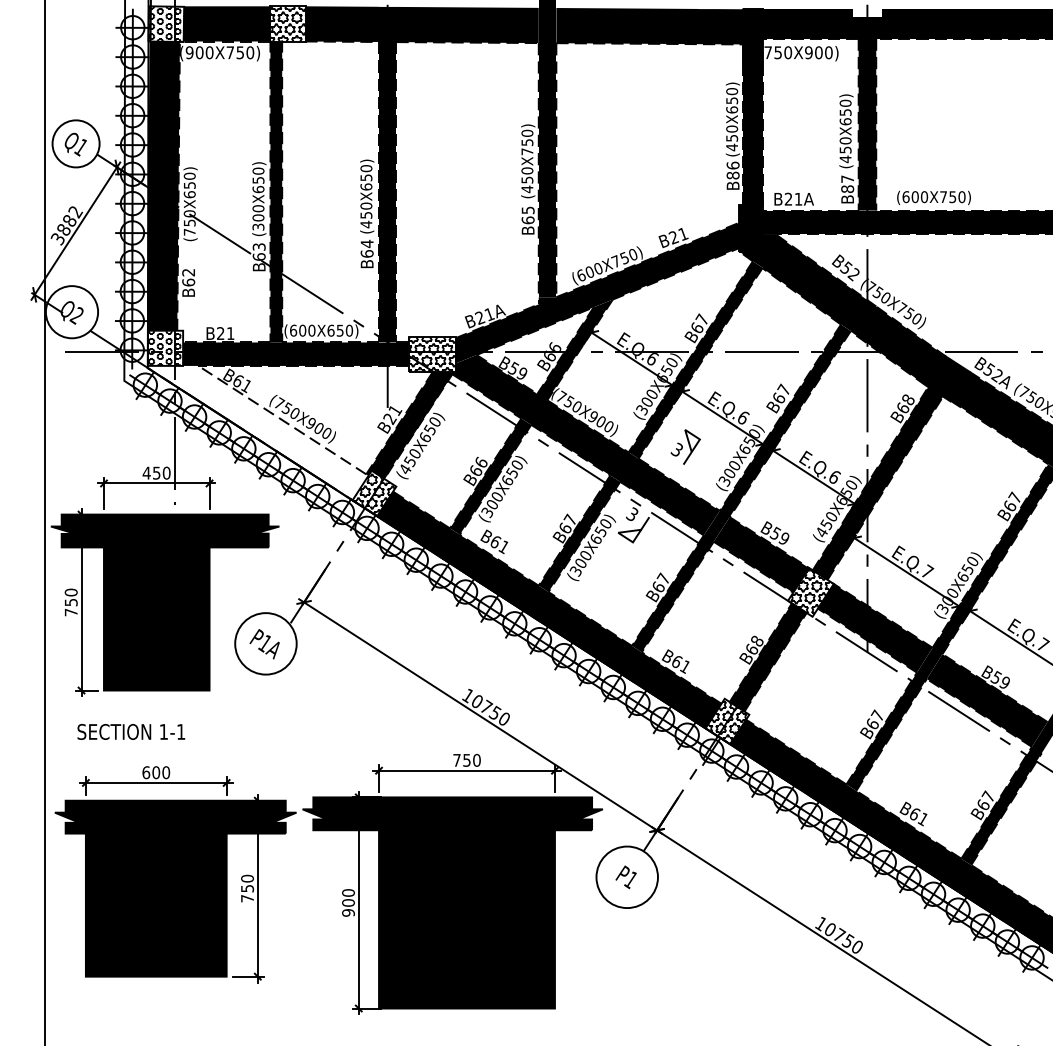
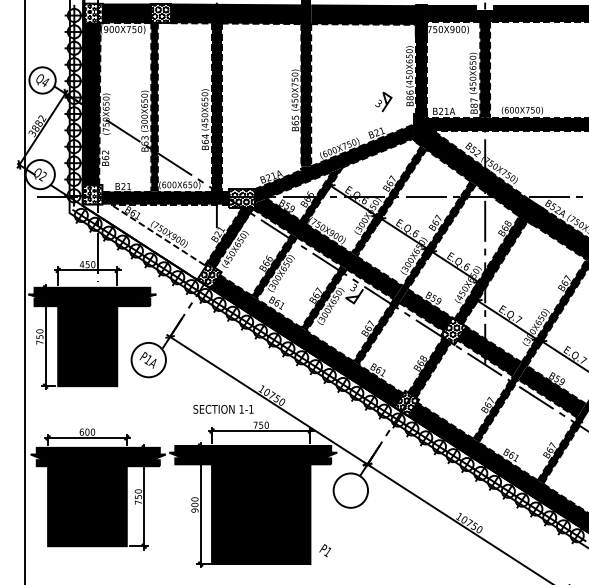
text: (81, 147) -> (45, 82), Q1 -> Q4
part: (685, 446) -> (383, 101), moved
text: (131, 730) -> (223, 408), moved
text: (626, 877) -> (325, 550), moved

